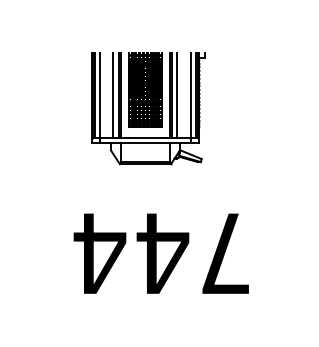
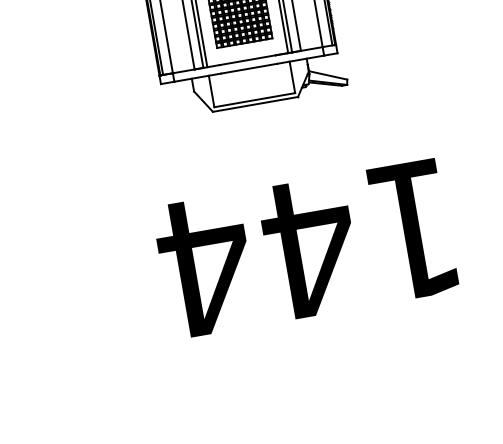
text: (225, 253) -> (414, 229), 744 -> 144

